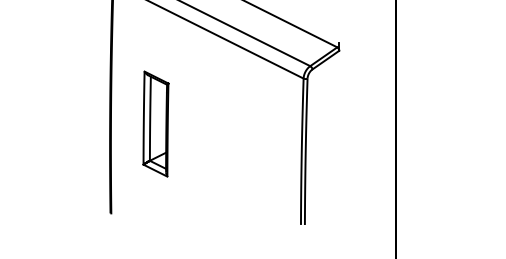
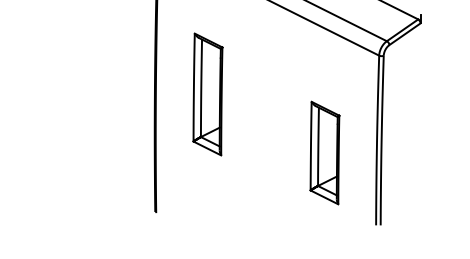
part: (155, 123) -> (207, 93), moved
part: (256, 162) -> (324, 152), added

